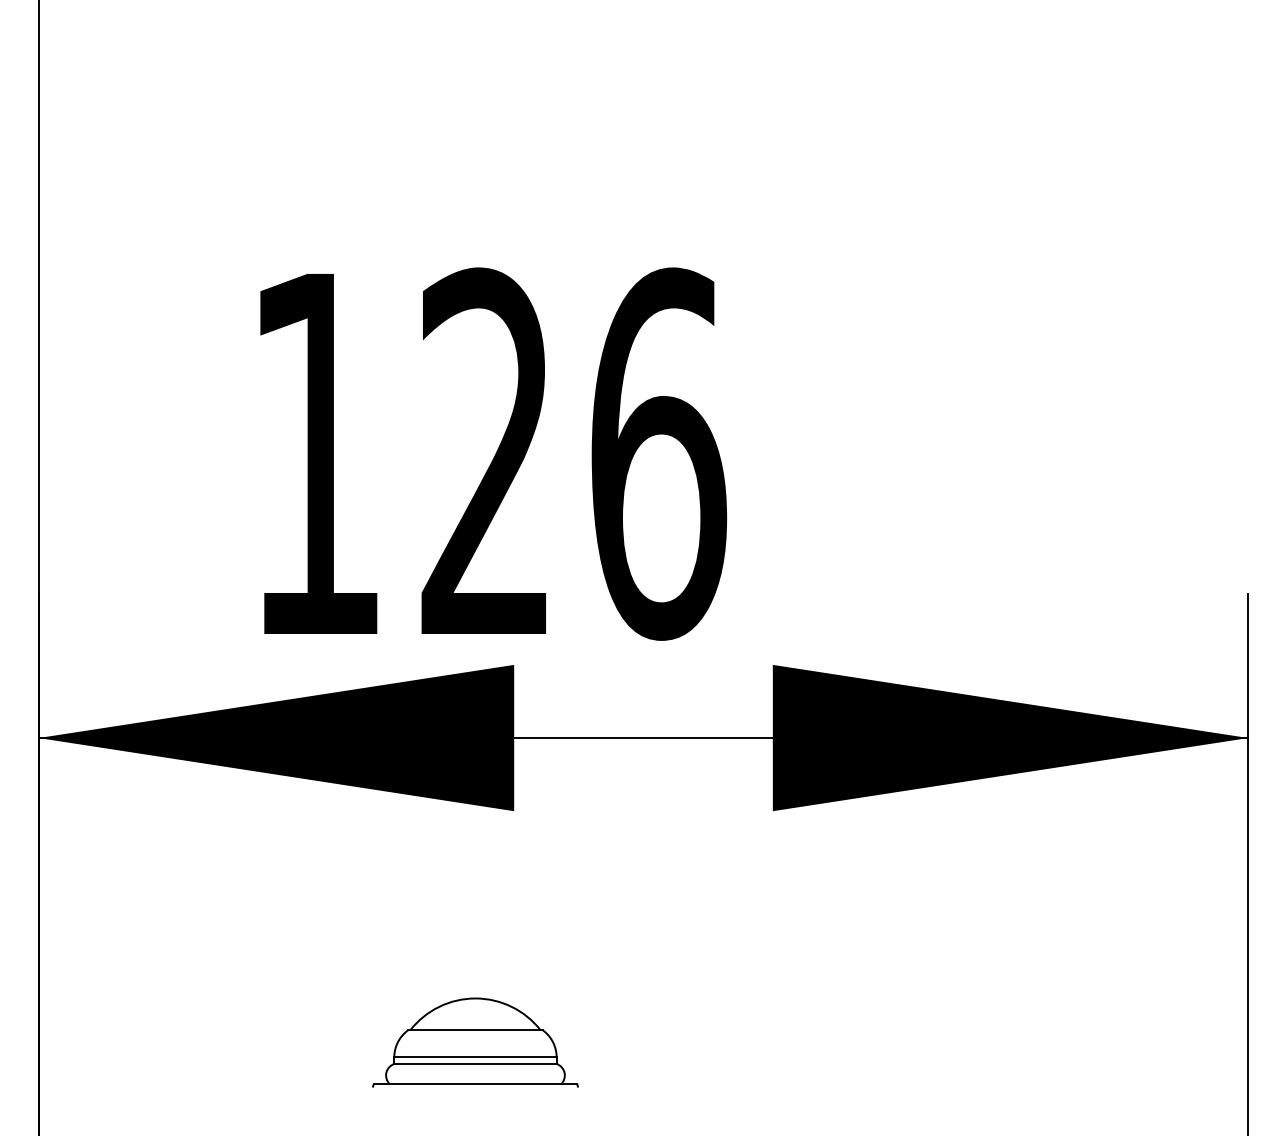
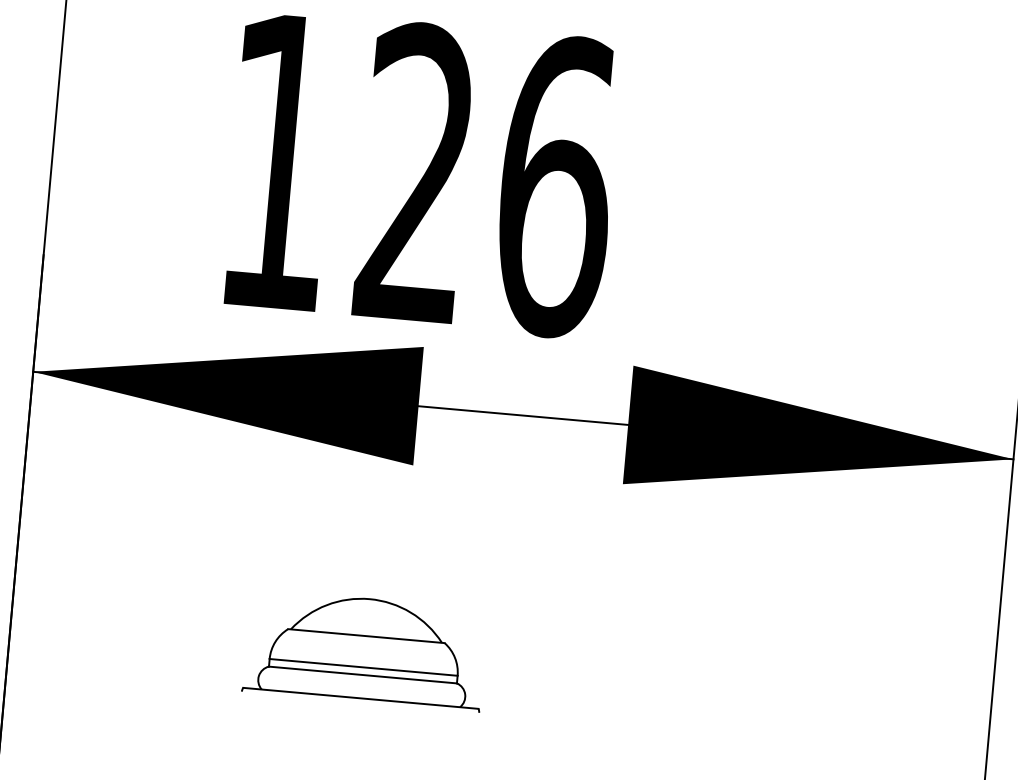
part: (475, 1042) -> (365, 650), size x1.43

